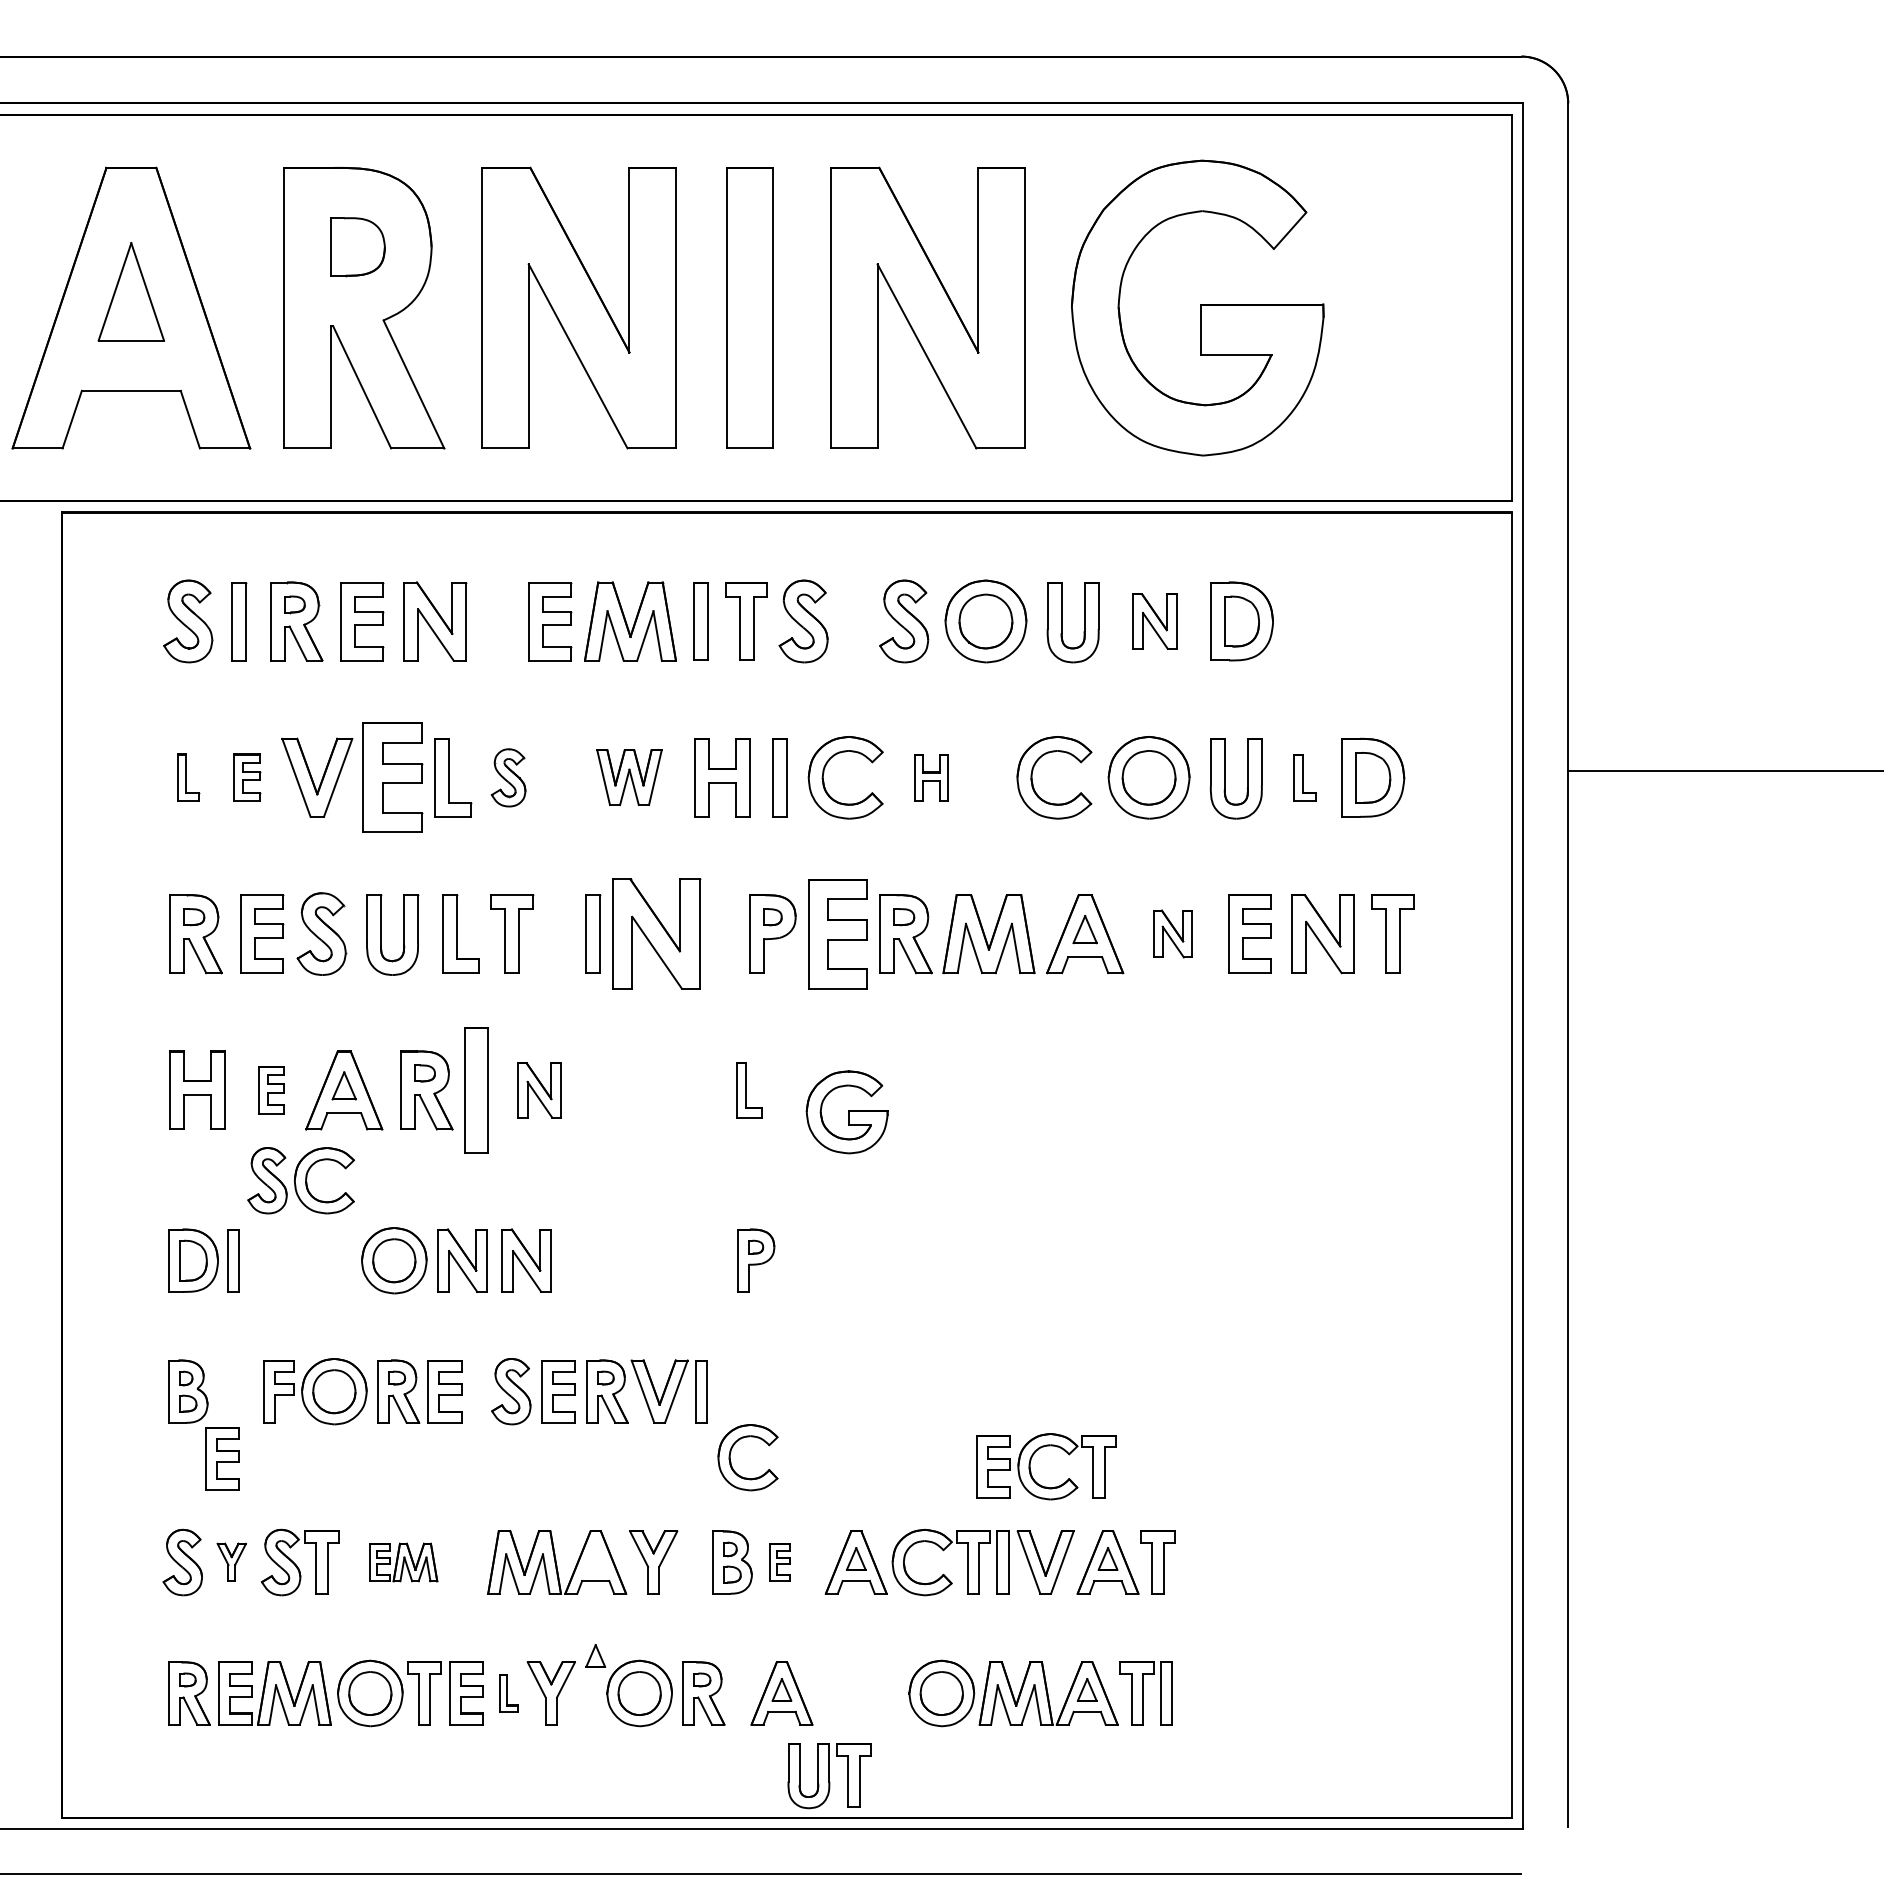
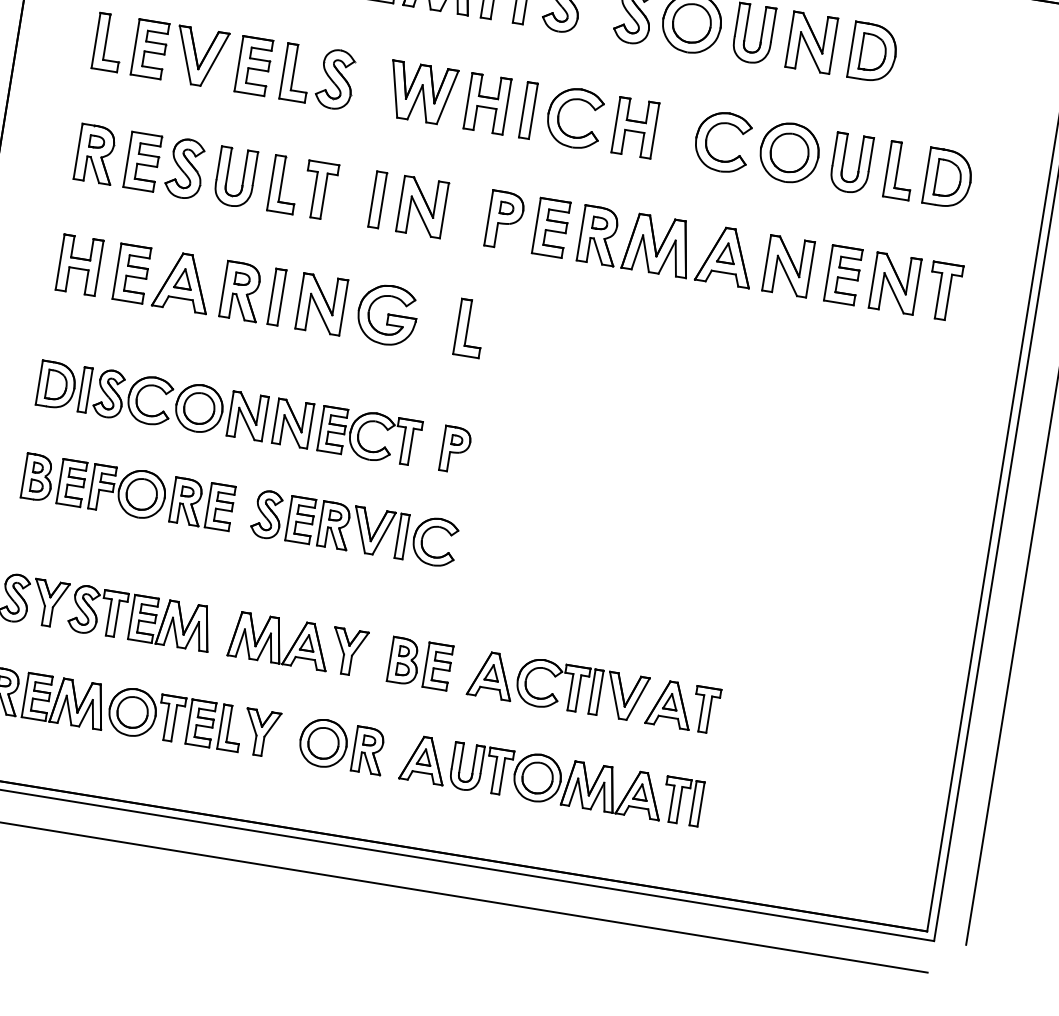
part: (1154, 621) -> (811, 42), size x1.43
part: (188, 777) -> (108, 42), size x1.67
part: (247, 777) -> (150, 49), size x1.67
part: (393, 777) -> (254, 65), size x0.71
part: (508, 777) -> (335, 79), size x1.43
part: (629, 777) -> (421, 93), size x1.43
part: (931, 777) -> (635, 127), size x1.67
part: (1304, 777) -> (899, 170), size x1.67
part: (837, 933) -> (550, 227), size x0.71
part: (1172, 933) -> (788, 265), size x1.67
part: (656, 934) -> (422, 207), size x0.71
part: (271, 1089) -> (131, 273), size x1.67
part: (475, 1089) -> (276, 296), size x0.62
part: (748, 1089) -> (469, 327), size x1.43
part: (539, 1090) -> (321, 304), size x1.43
part: (846, 1112) -> (386, 315), moved
part: (300, 1180) -> (132, 397), moved
part: (222, 1458) -> (71, 482), moved
part: (731, 1461) -> (422, 542), moved
part: (1031, 1471) -> (359, 437), moved
part: (231, 1562) -> (49, 603), size x1.67
part: (403, 1562) -> (171, 623), size x1.67
part: (779, 1562) -> (437, 666), size x1.67
part: (595, 1655) -> (307, 642), moved
part: (508, 1693) -> (230, 728), size x1.67
part: (829, 1776) -> (481, 769), moved

